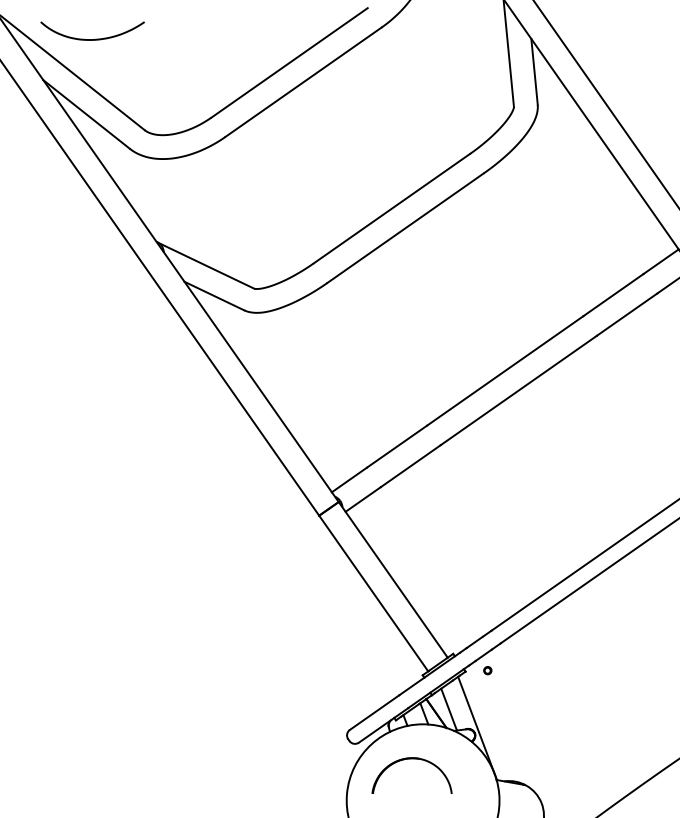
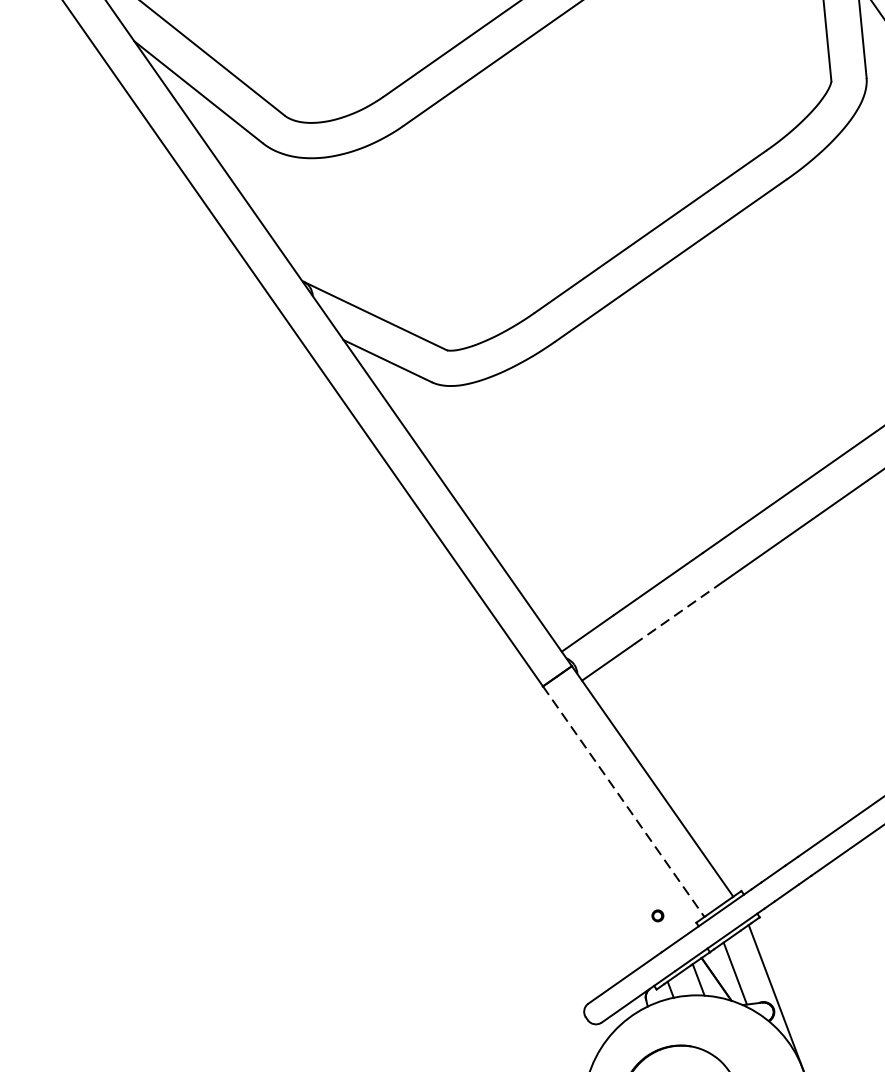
line: (410, 466) -> (678, 613), solid -> dashed
line: (374, 593) -> (624, 801), solid -> dashed
part: (487, 670) -> (657, 915), moved

